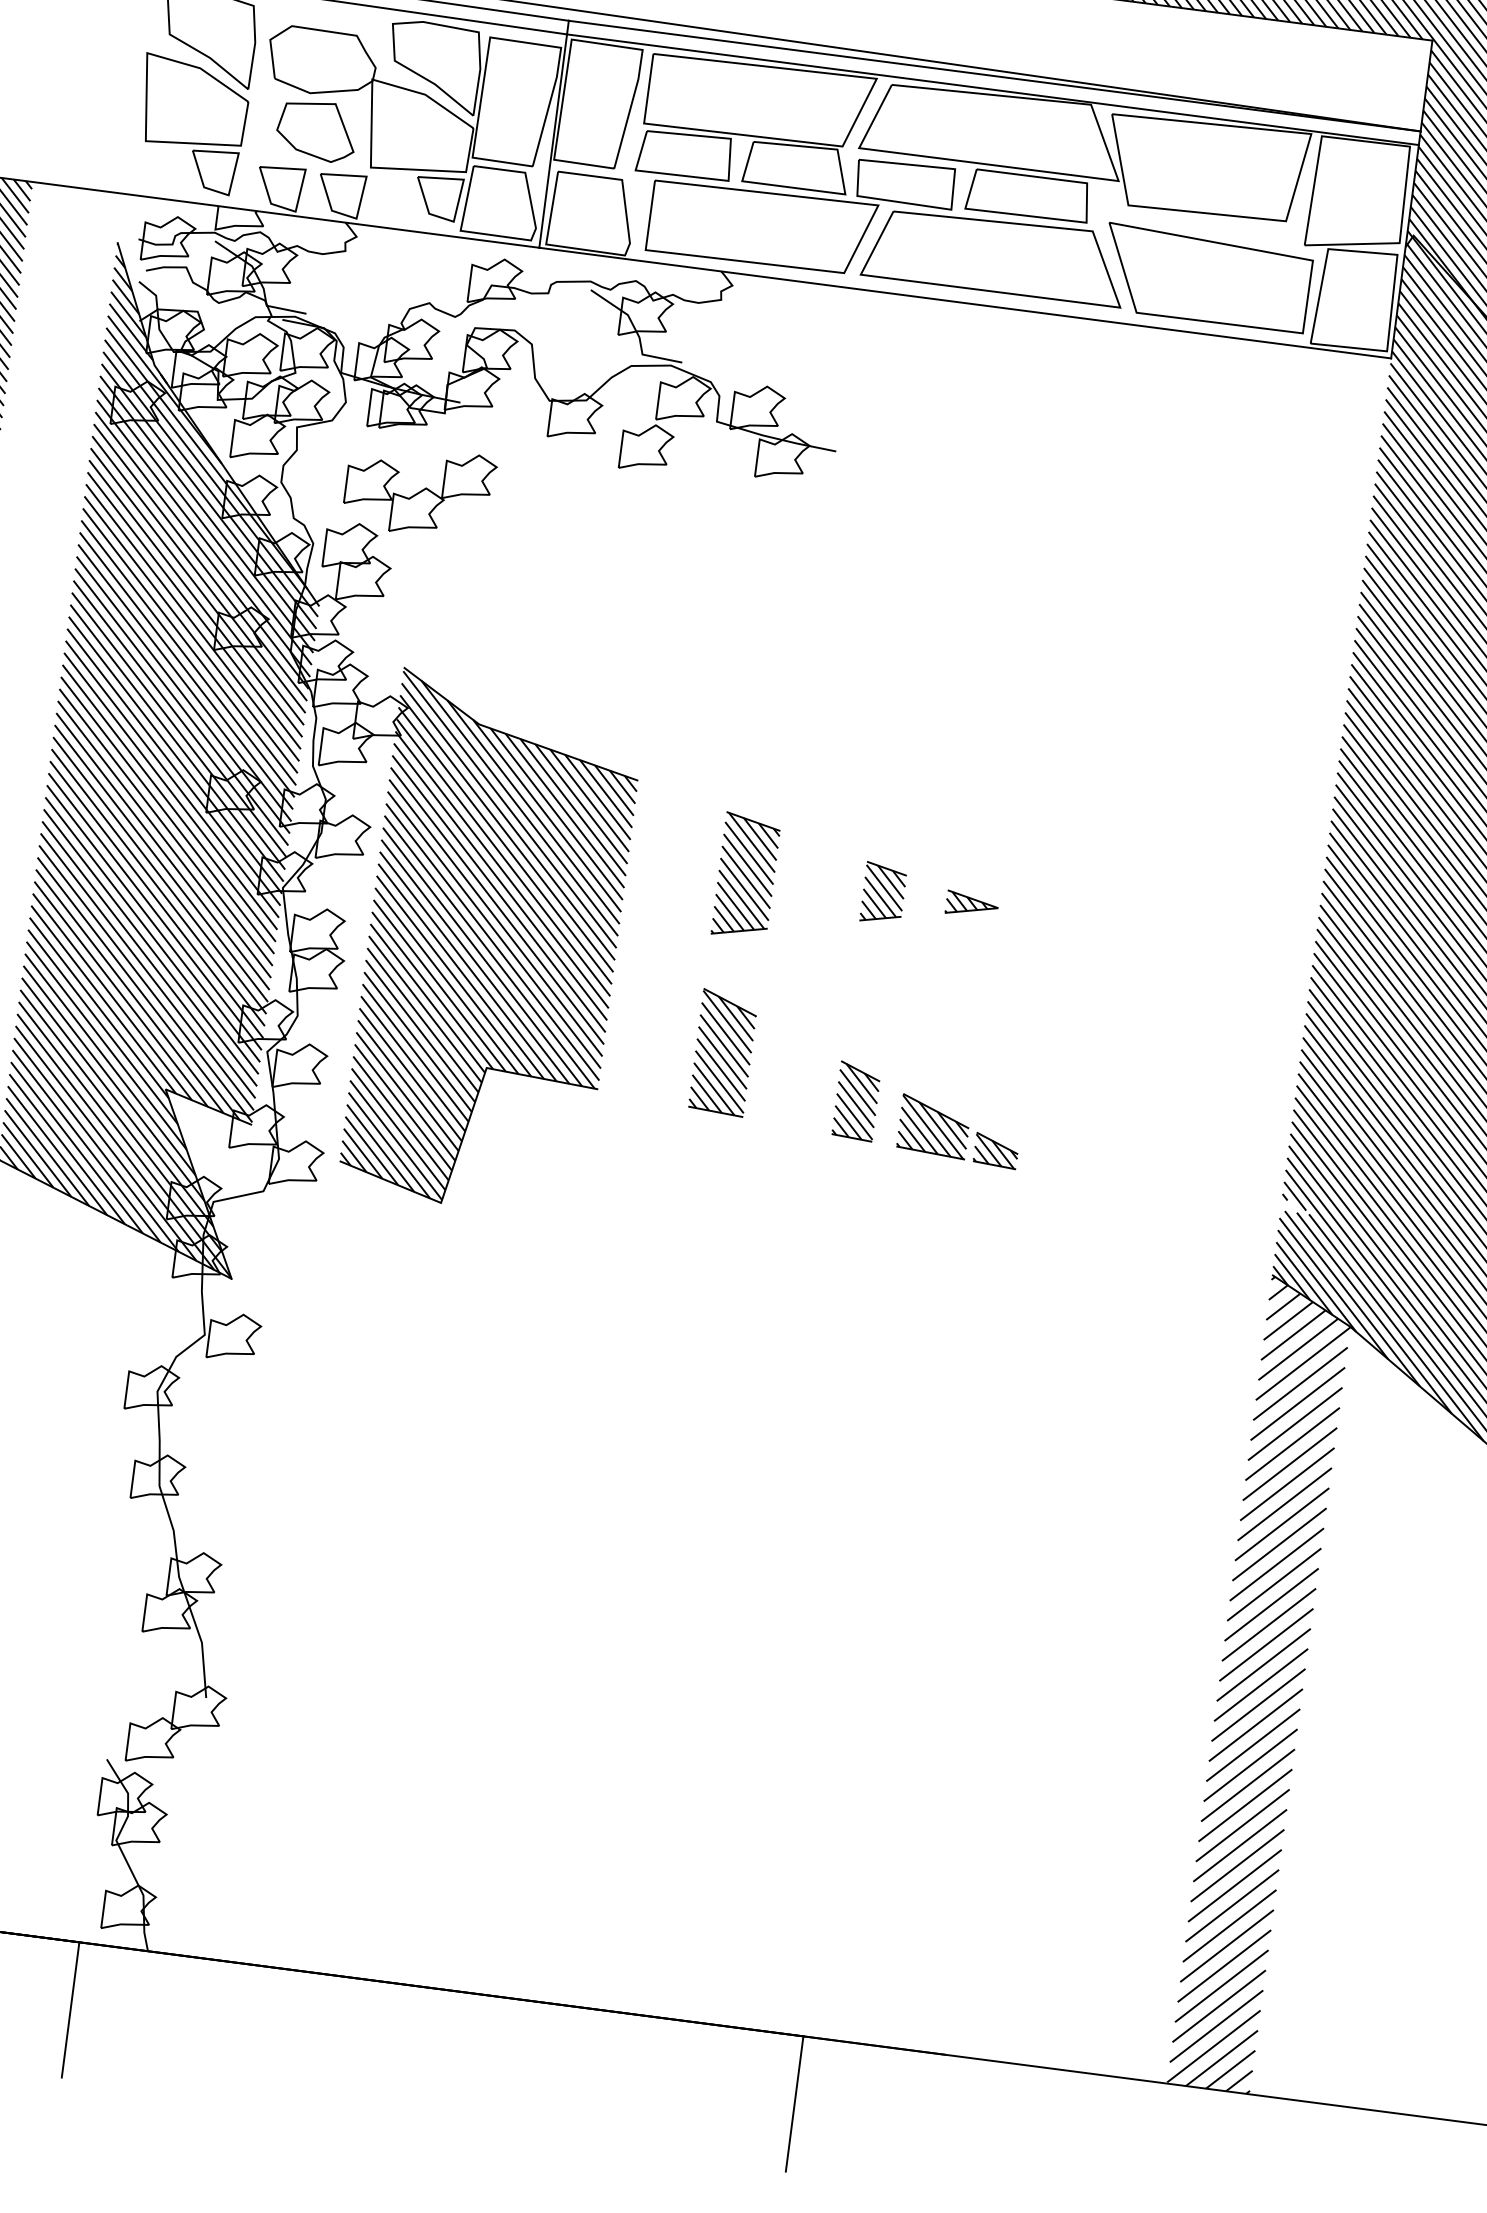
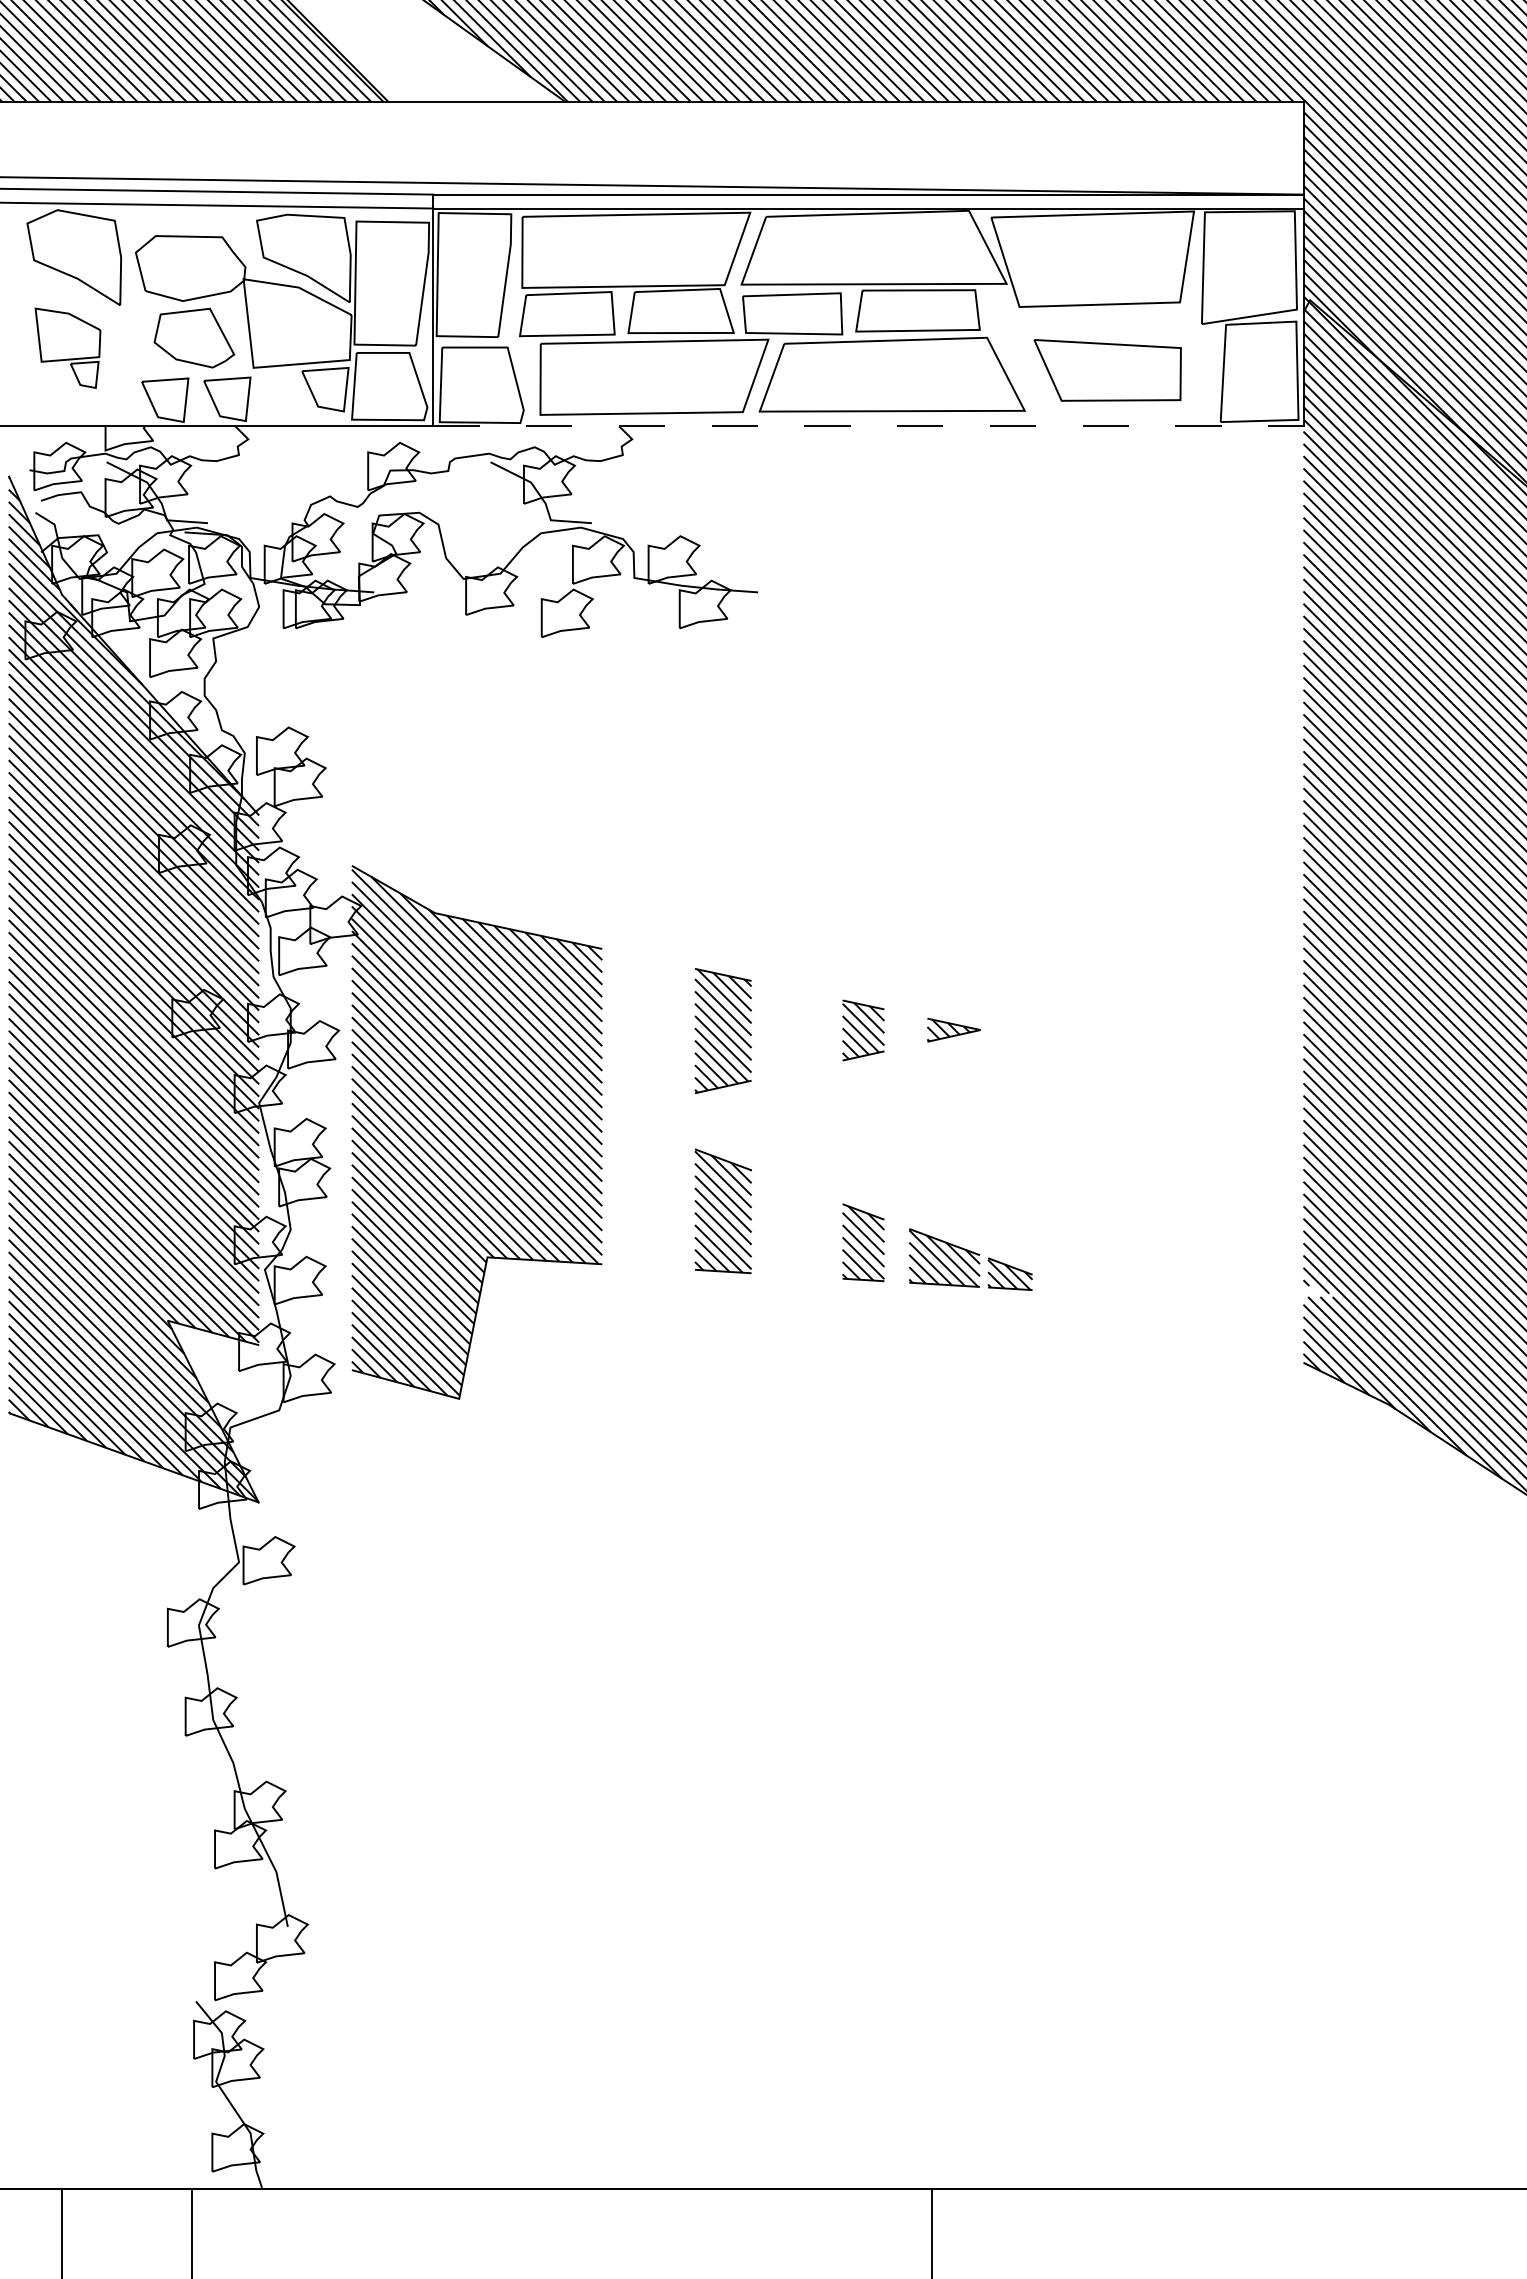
part: (191, 124) -> (67, 348), size x0.6
part: (1206, 278) -> (1107, 370), size x0.7
line: (965, 303) -> (868, 426), solid -> dashed
part: (419, 491) -> (344, 686), removed
hatch: (1260, 1685) -> (1345, 1776), removed

